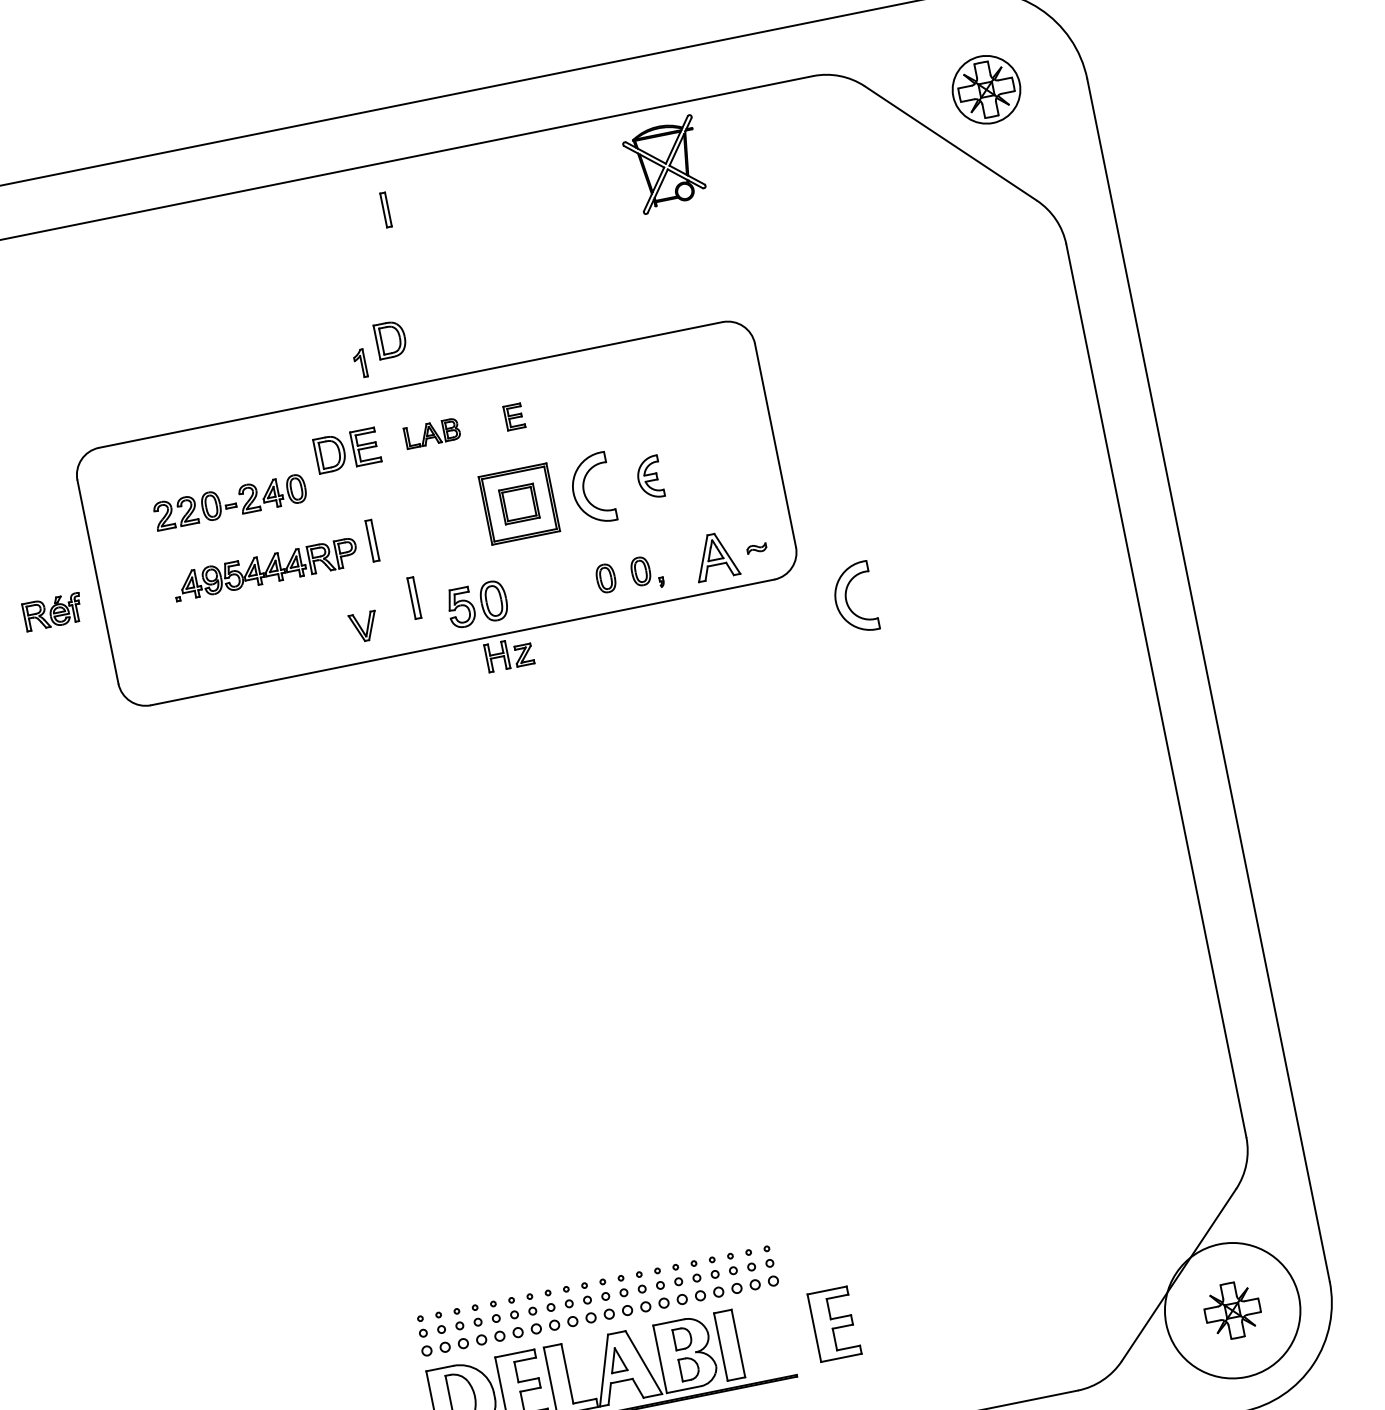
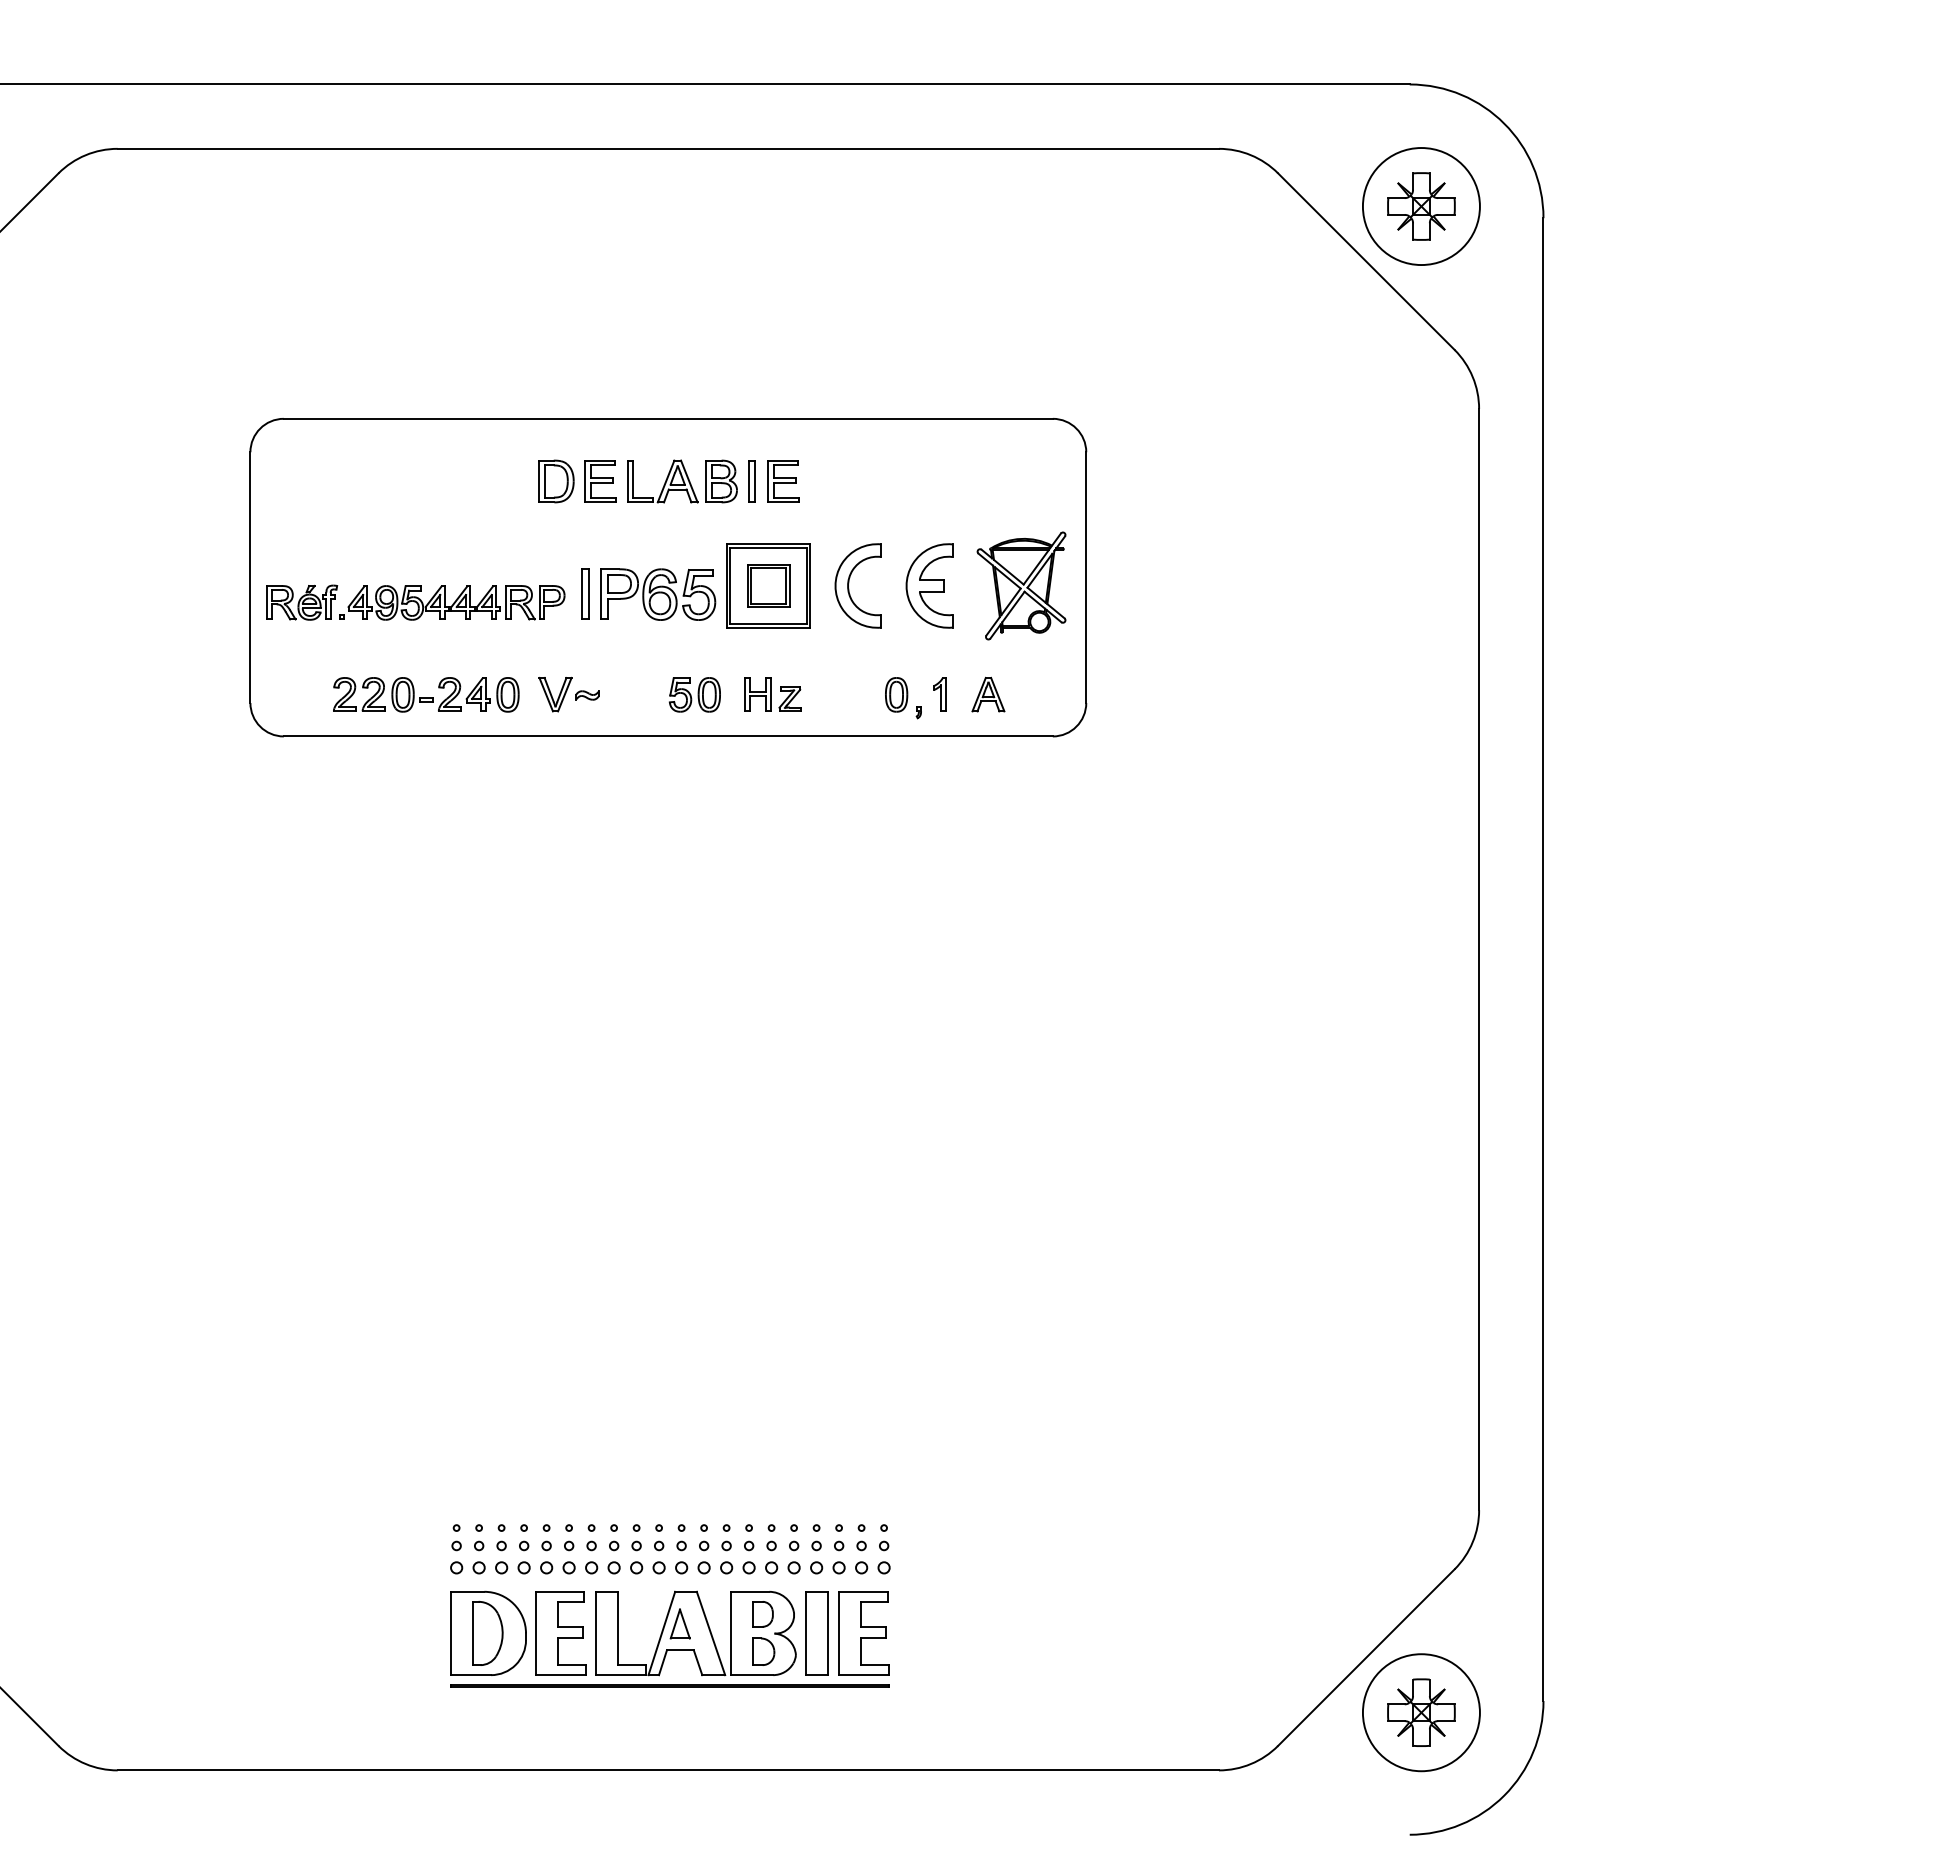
circle: (985, 89) -> (1420, 206), size x1.43
part: (664, 164) -> (1021, 585), moved
part: (385, 210) -> (751, 481), moved
part: (390, 339) -> (655, 360), removed
part: (360, 363) -> (939, 694), moved
part: (514, 416) -> (783, 481), size x1.43
part: (432, 433) -> (682, 481), size x1.67
part: (649, 477) -> (929, 585), size x1.67
part: (230, 502) -> (426, 694), moved
part: (431, 528) -> (658, 594), added
part: (756, 548) -> (587, 695), moved
part: (715, 556) -> (988, 694), size x0.62
part: (605, 578) -> (853, 694), removed
part: (414, 597) -> (621, 671), removed
part: (846, 597) -> (1134, 775), removed
part: (477, 604) -> (694, 694), size x0.71
part: (53, 611) -> (302, 602), moved
part: (509, 654) -> (772, 694), moved
circle: (1231, 1310) -> (1420, 1712), size x0.71
part: (833, 1324) -> (863, 1633), moved

